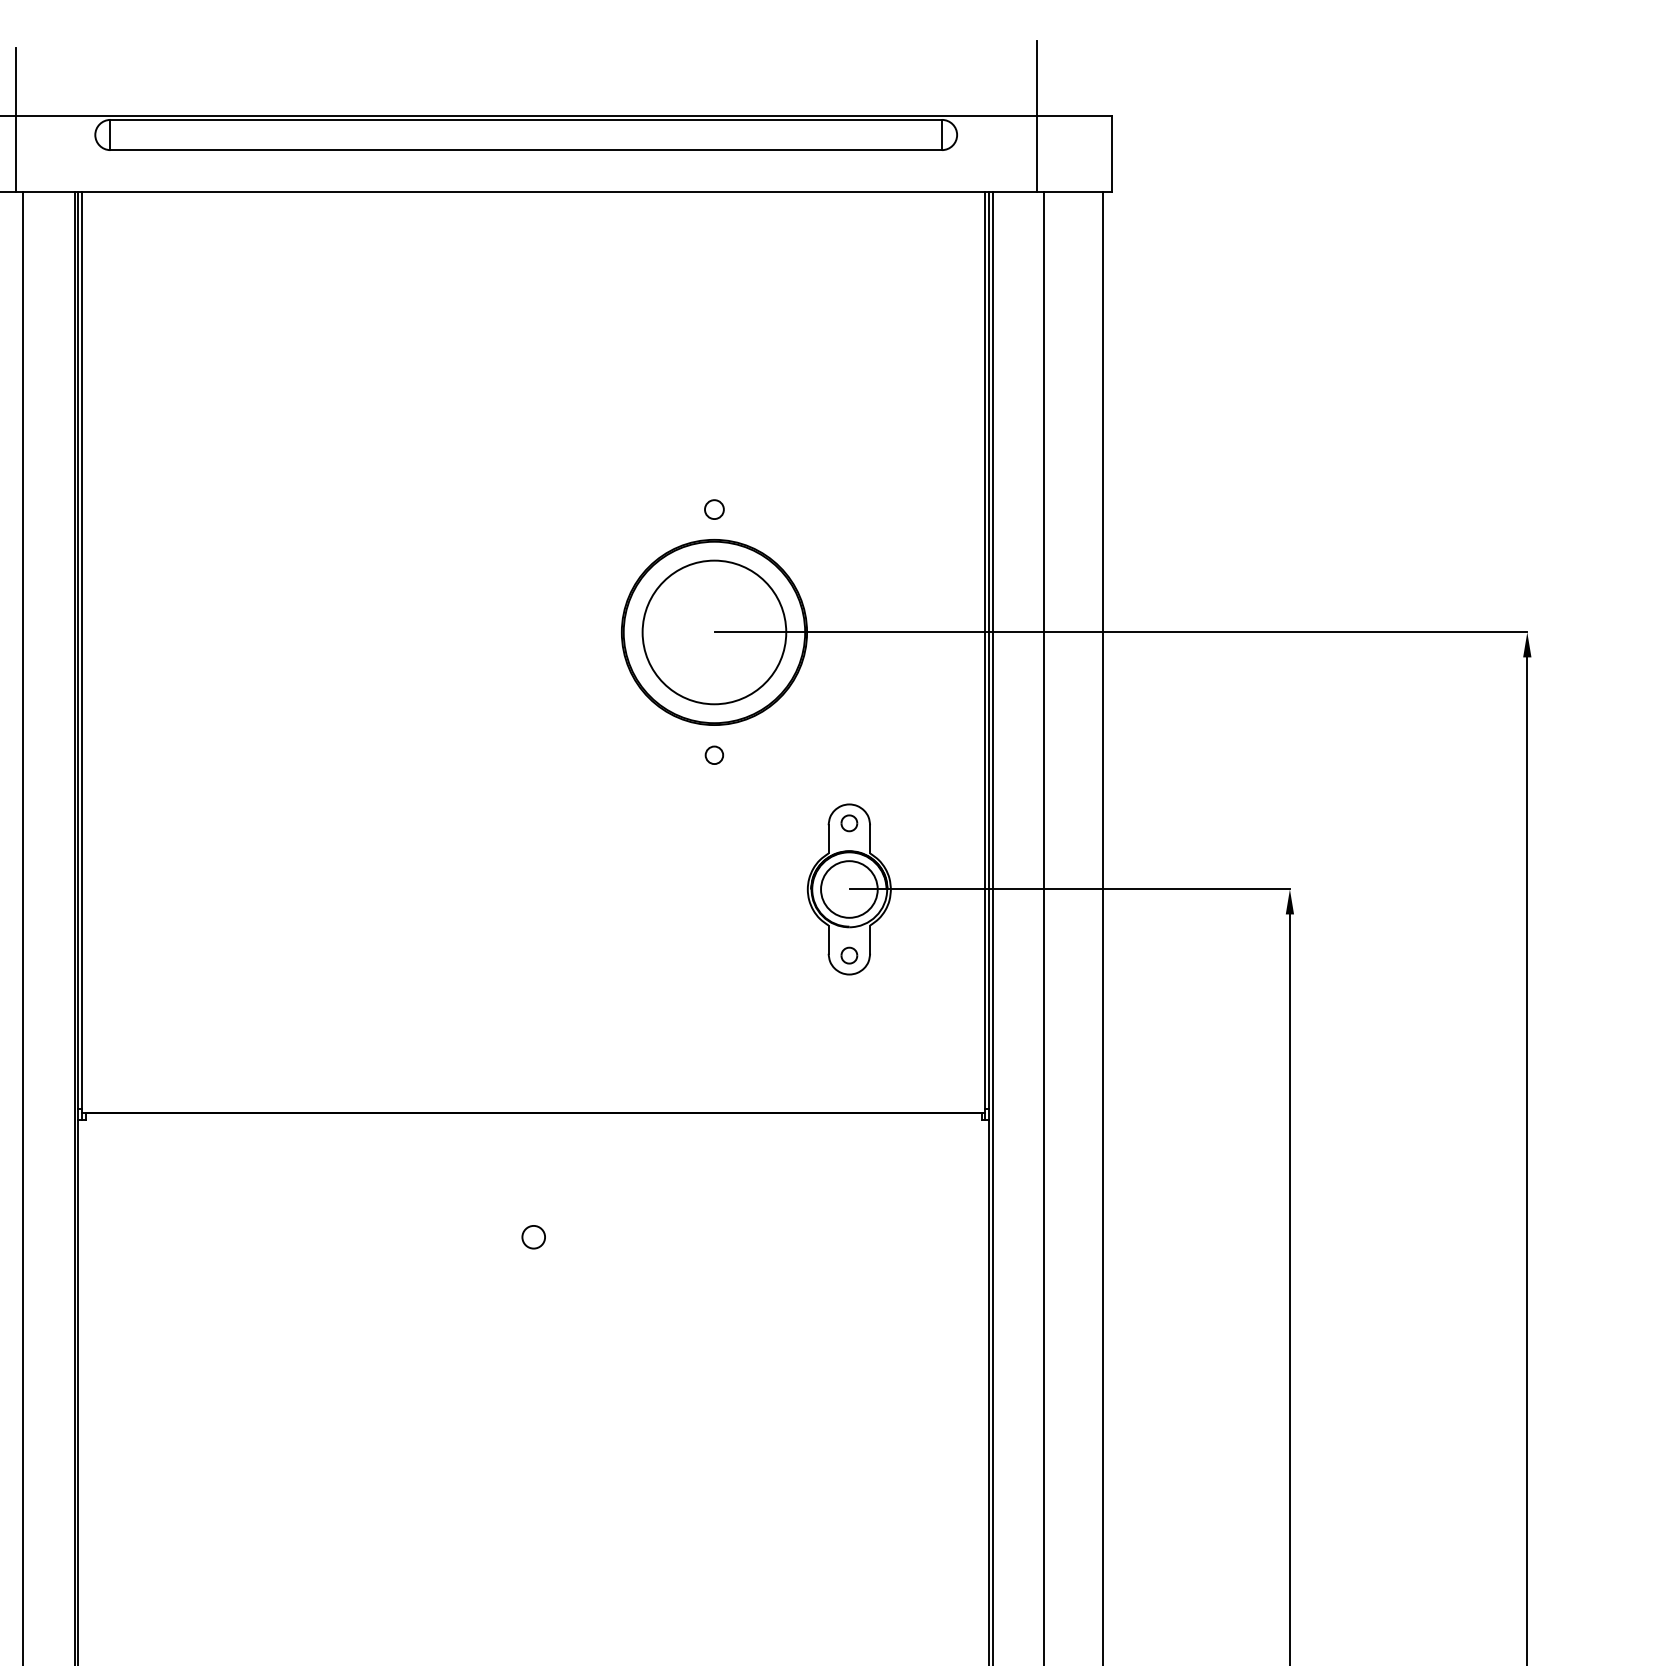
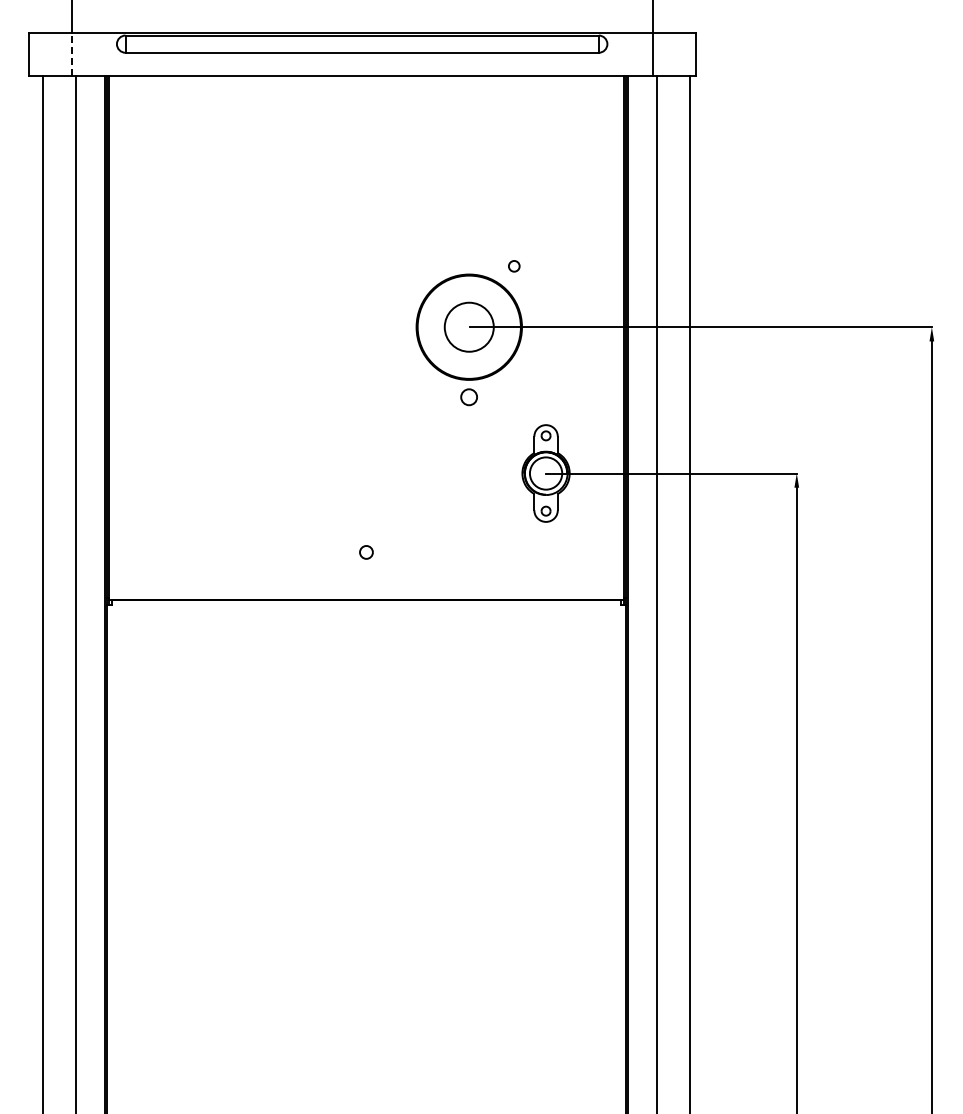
line: (15, 153) -> (71, 54), solid -> dashed
circle: (714, 509) -> (514, 266), moved
circle: (714, 632) -> (469, 327), size x0.6
circle: (714, 754) -> (469, 396), size x1.6
circle: (533, 1237) -> (366, 552), moved

